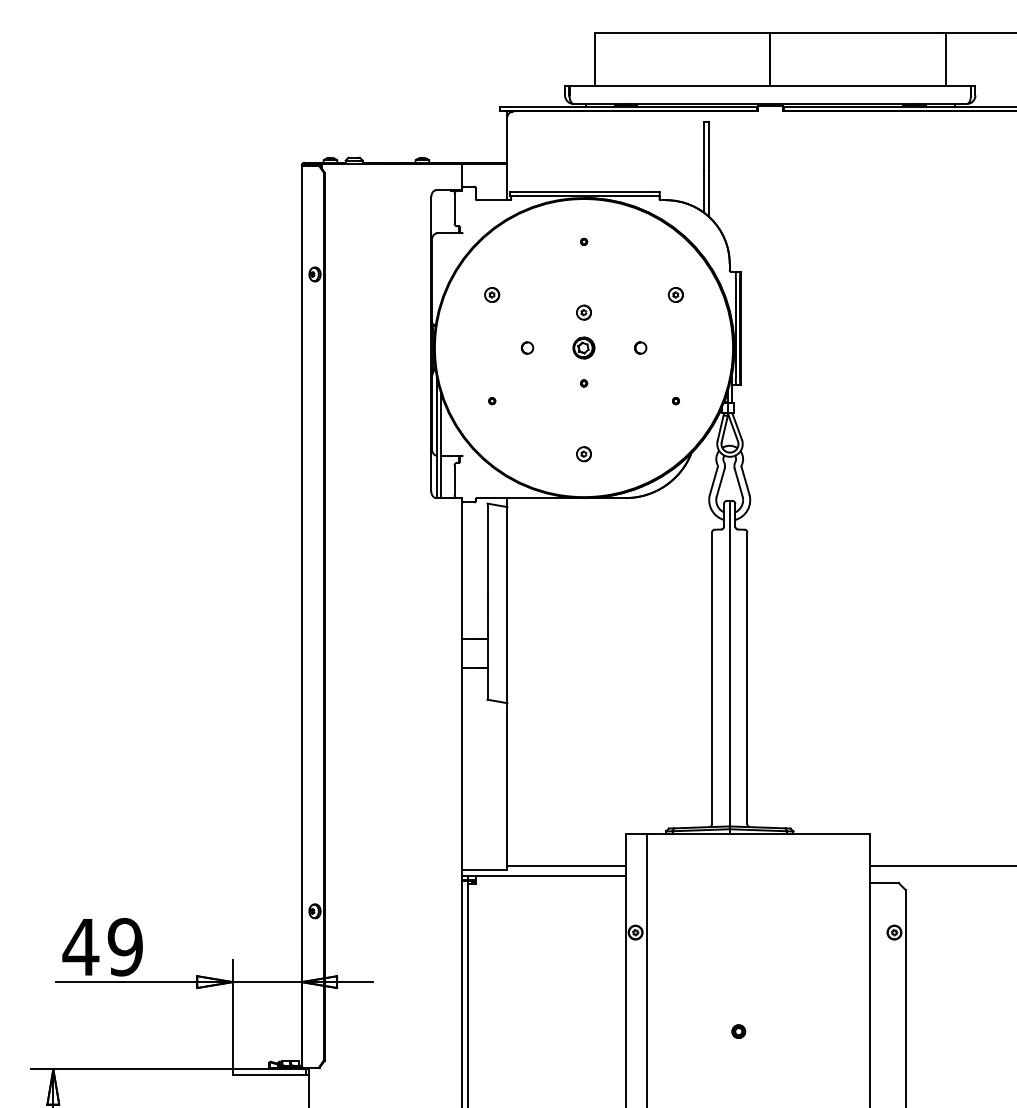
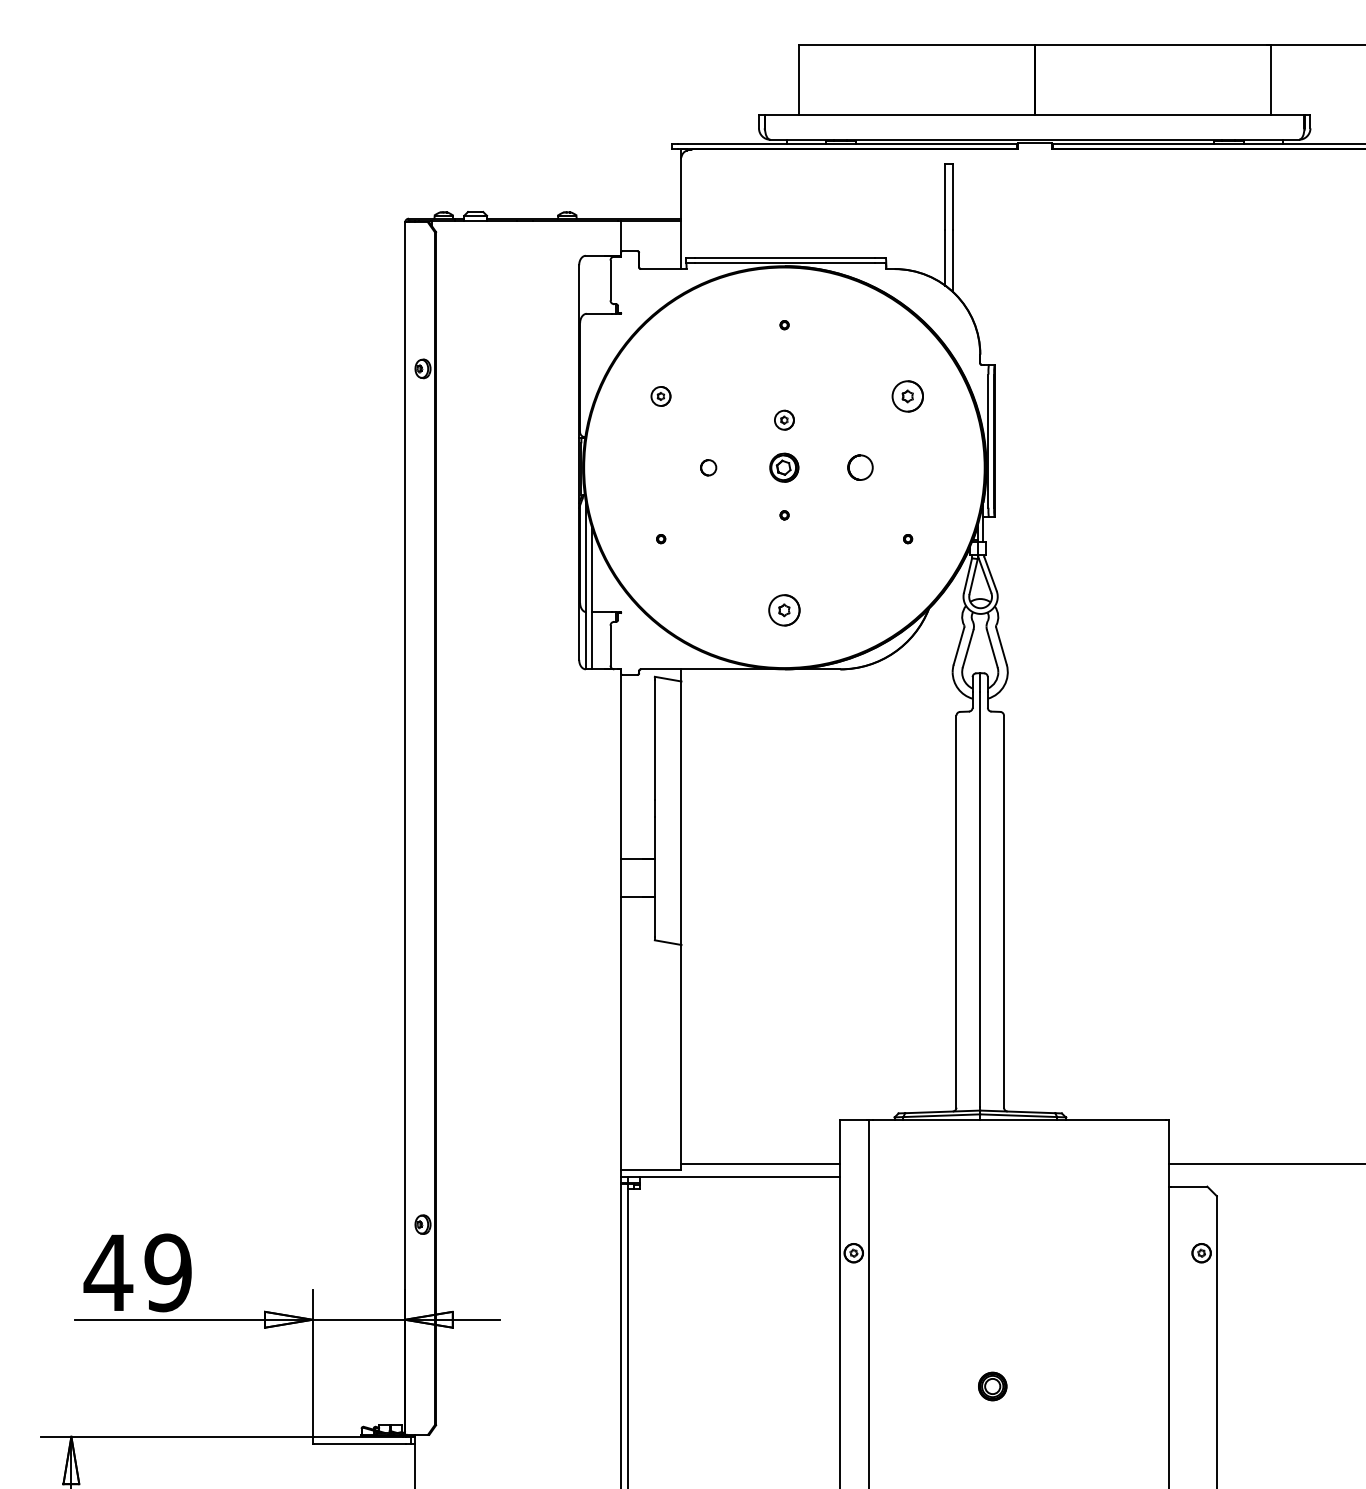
part: (675, 295) -> (907, 396), size x1.6
circle: (640, 347) -> (860, 467), size x1.6
part: (584, 454) -> (784, 610), size x1.6
part: (738, 1031) -> (991, 1385), size x1.6

